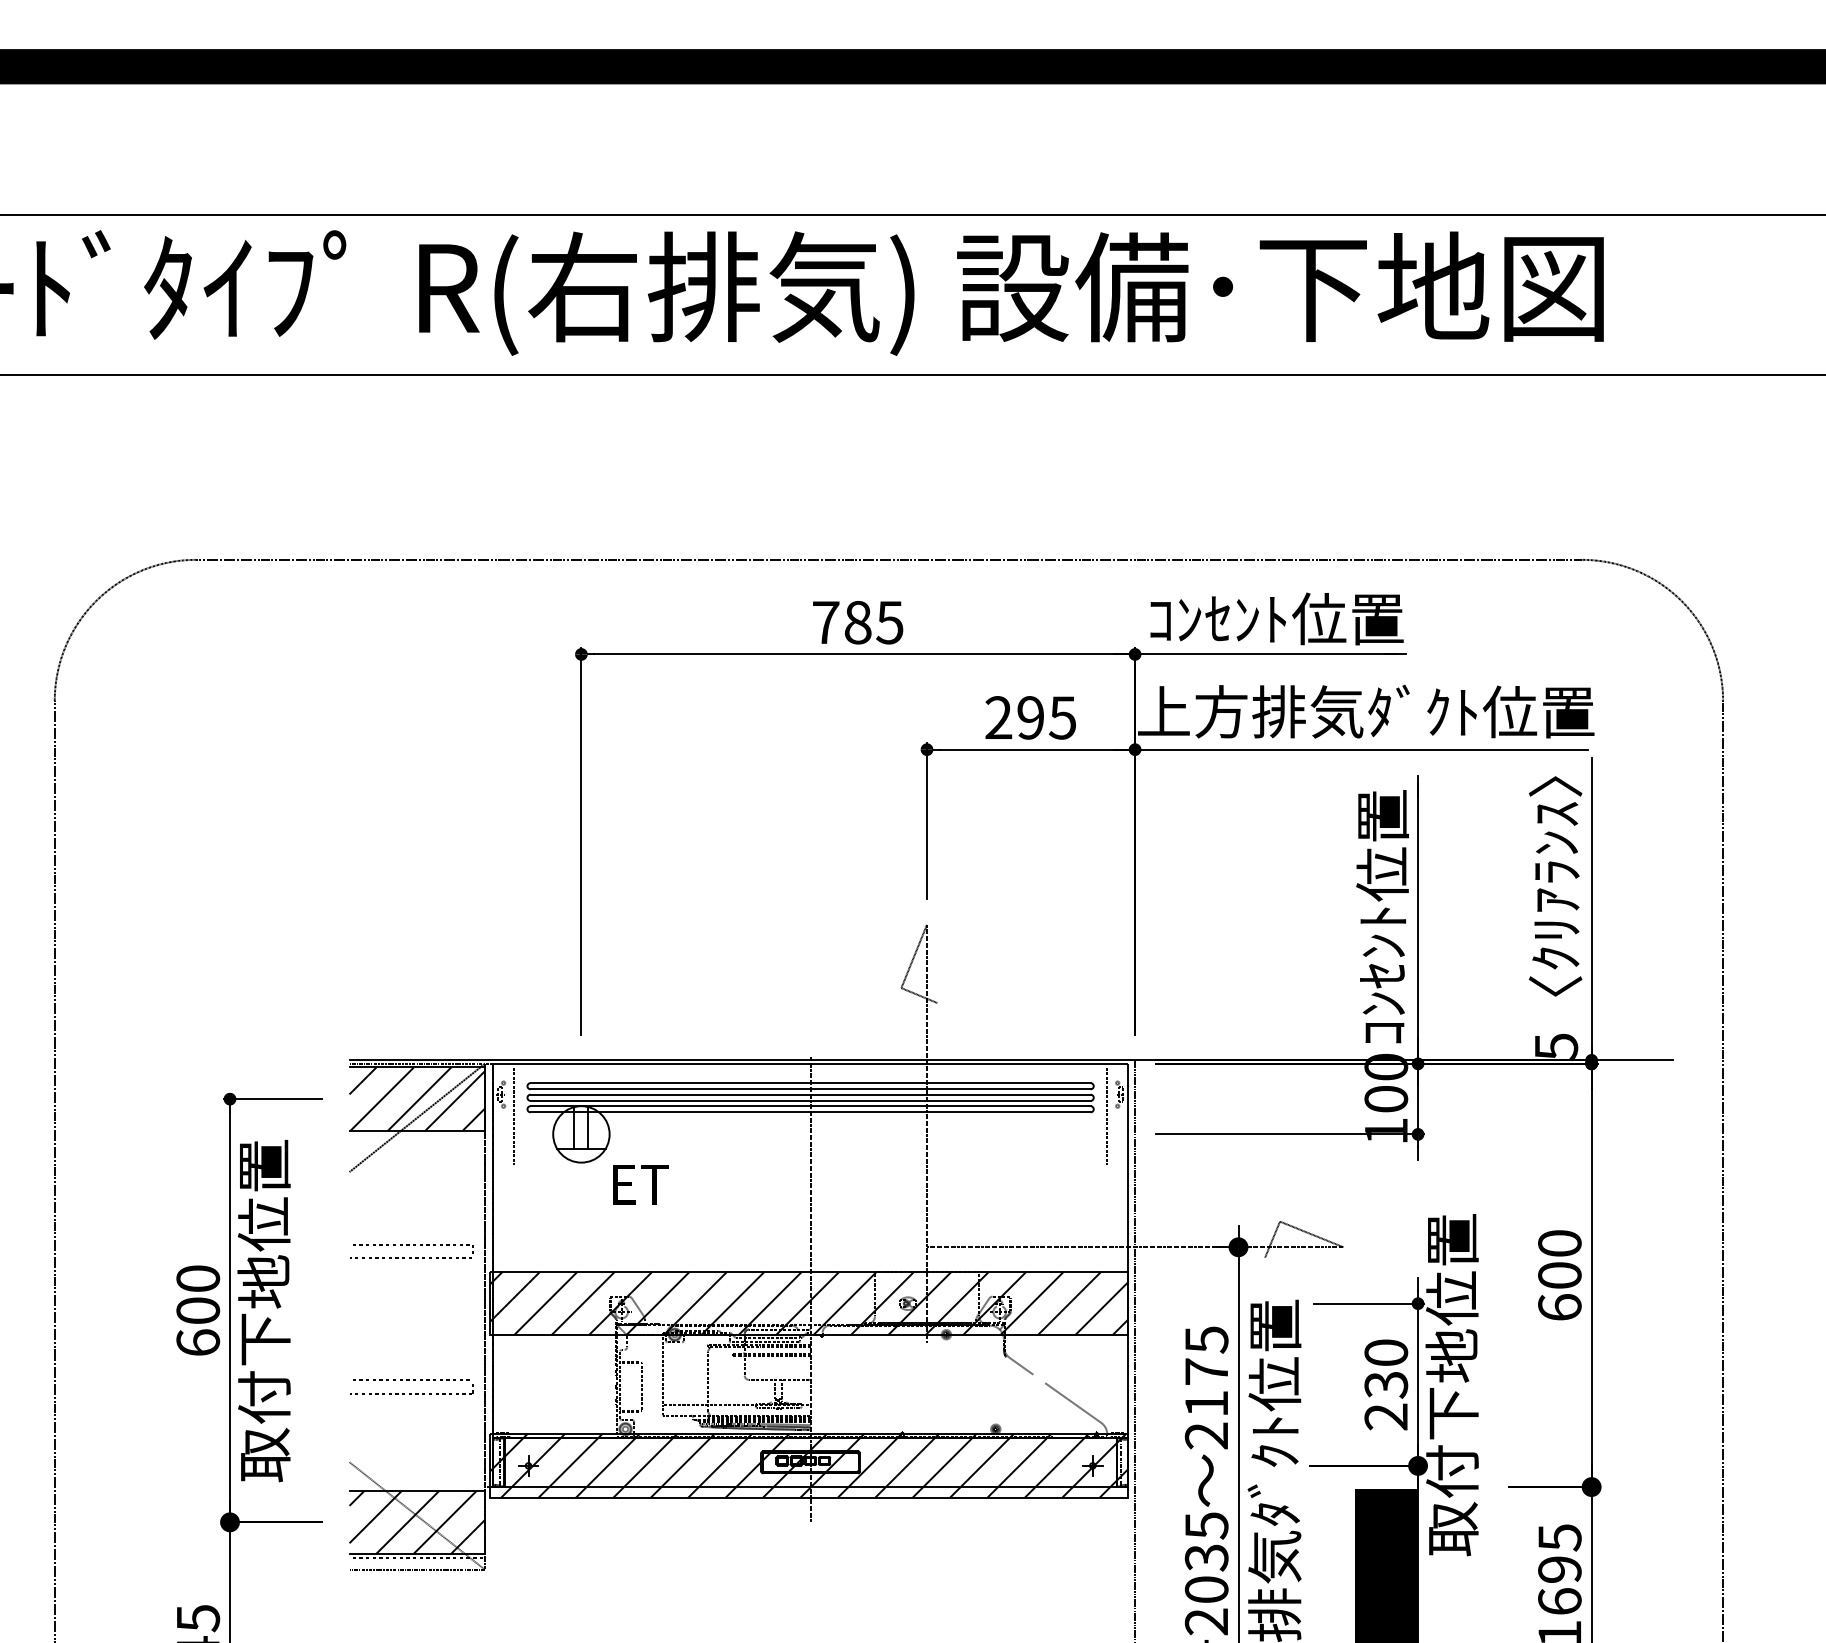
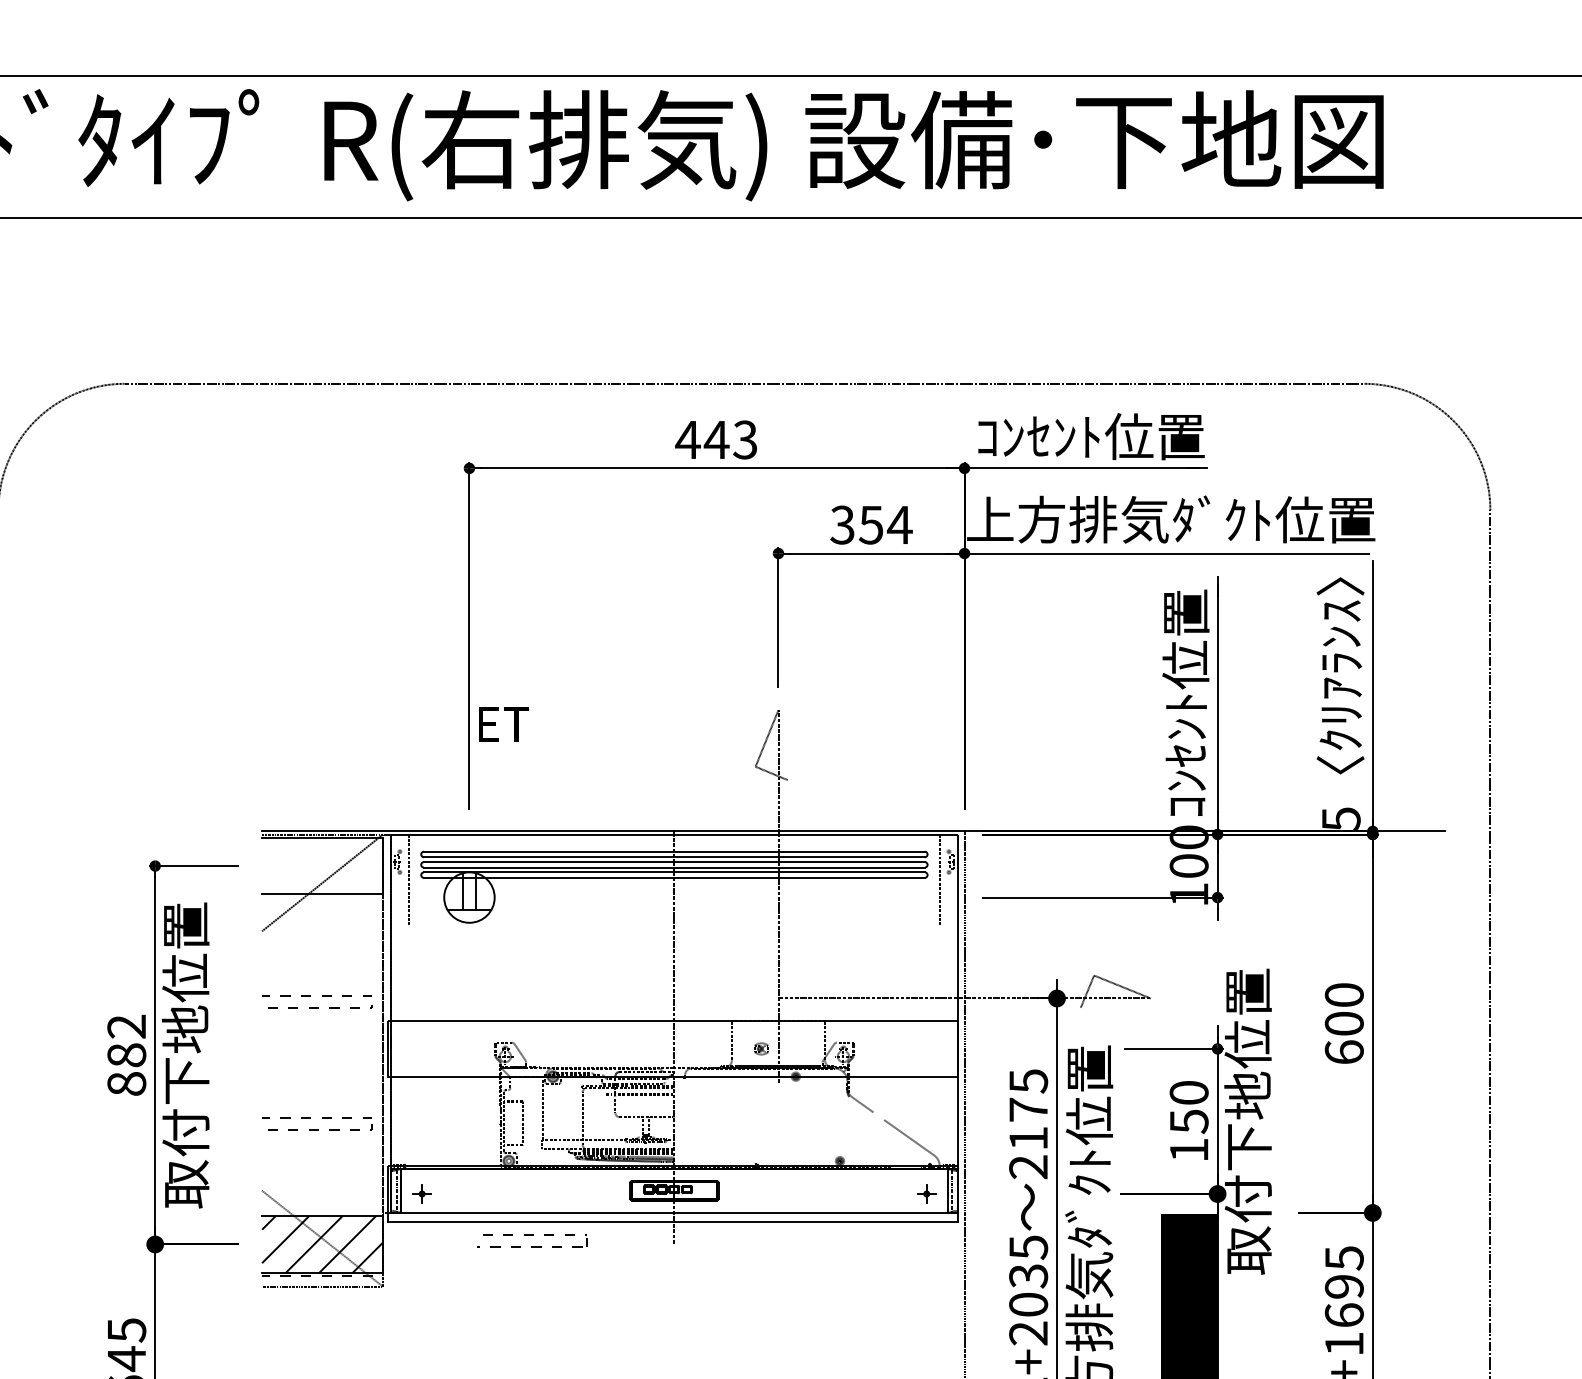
text: (857, 622) -> (716, 439), 785 -> 443
text: (1031, 717) -> (871, 524), 295 -> 354
hatch: (416, 1098) -> (321, 865), removed
text: (640, 1184) -> (503, 724), moved
hatch: (809, 1303) -> (673, 1048), removed
text: (198, 1310) -> (127, 1055), 600 -> 882
text: (1385, 1400) -> (1188, 1135), 230 -> 150
hatch: (809, 1465) -> (673, 1193), removed
line: (649, 1511) -> (530, 1234), added

